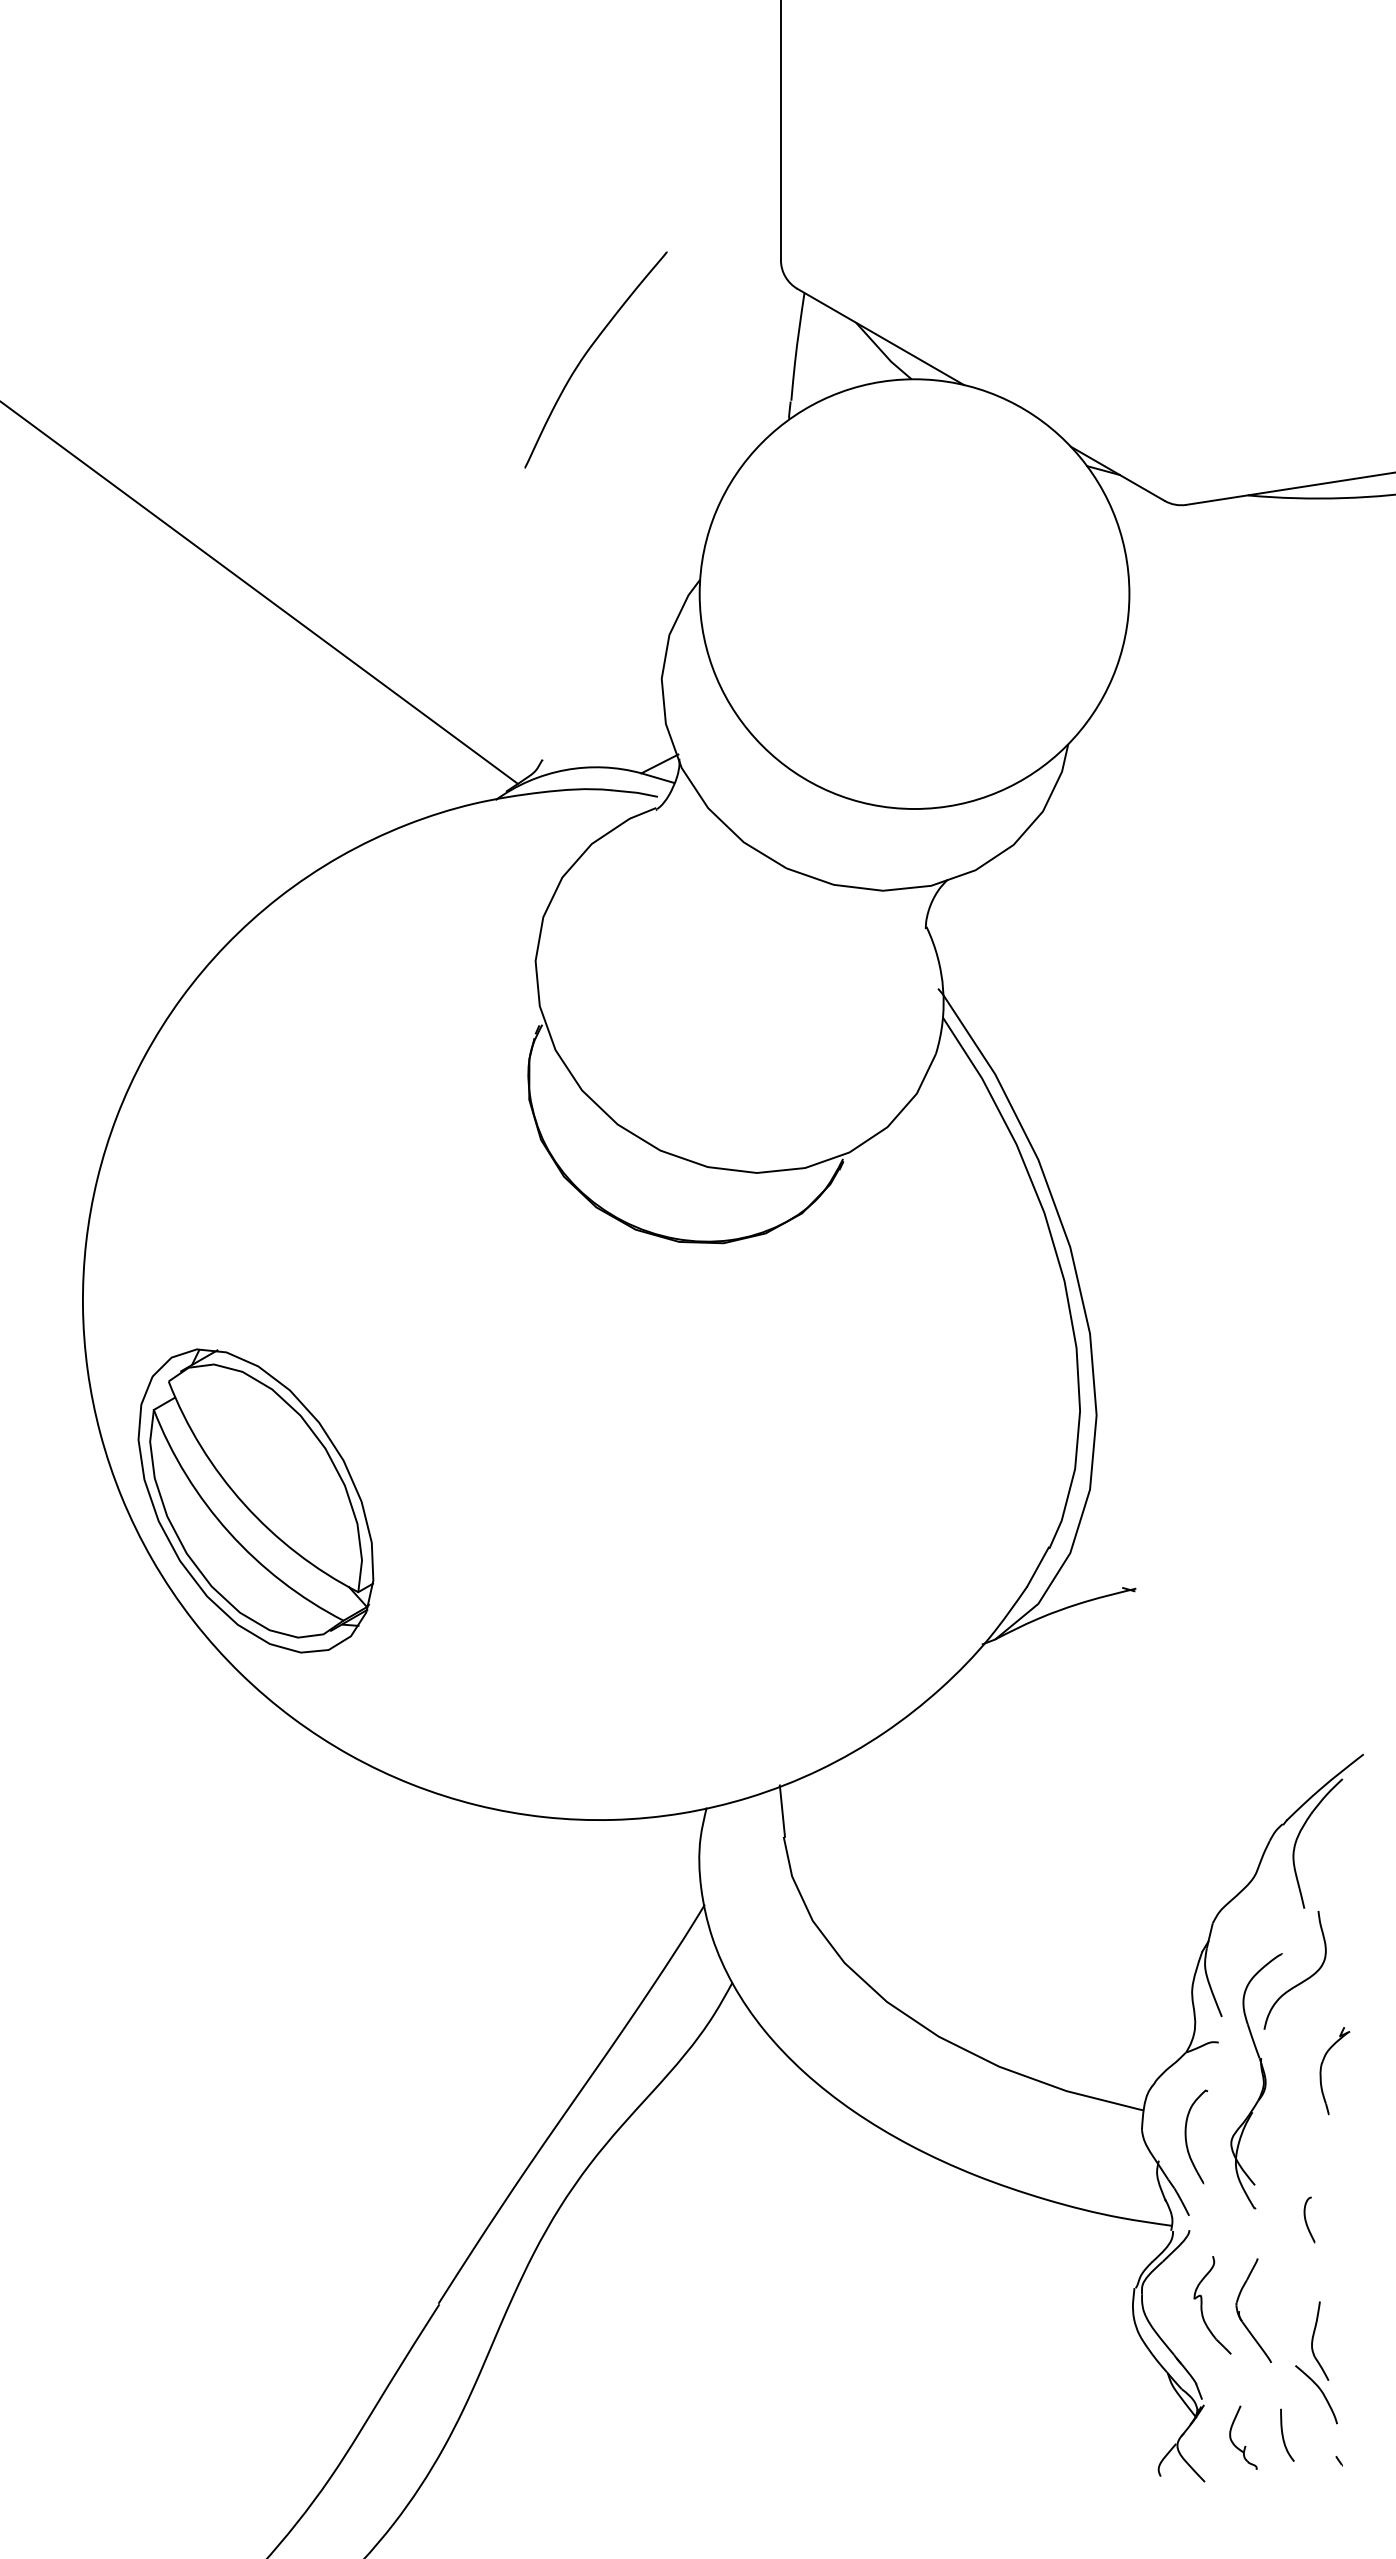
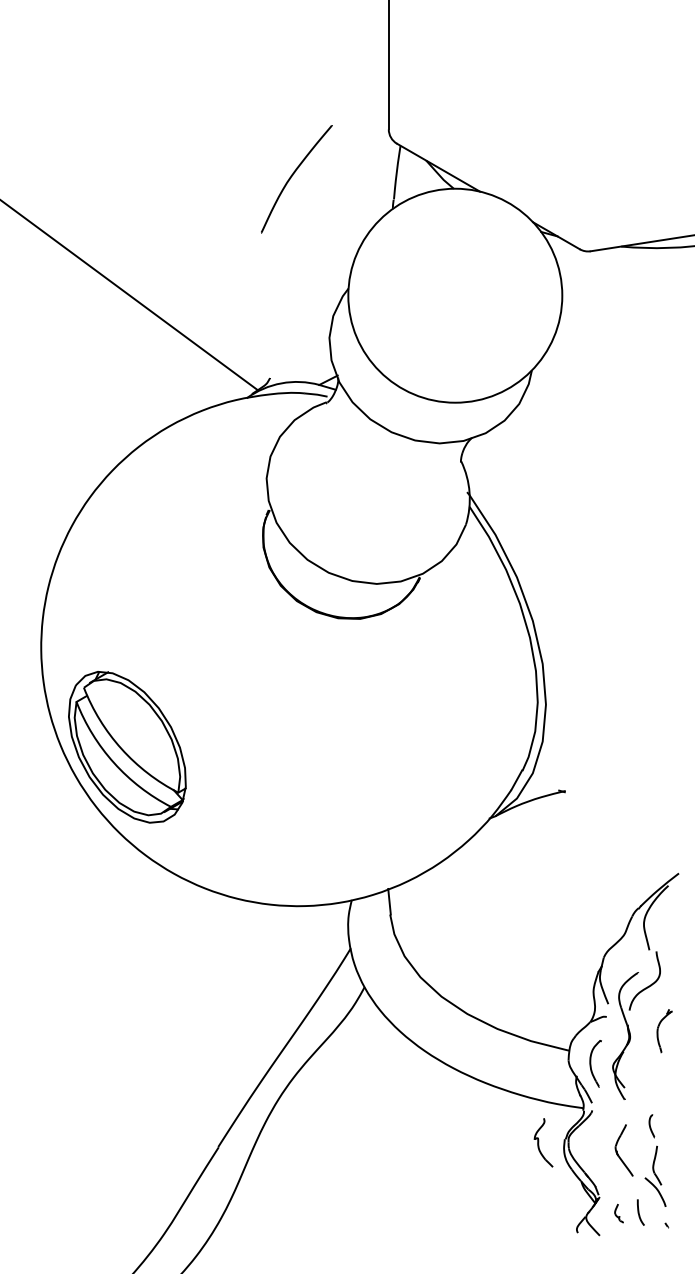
curve: (1306, 2220) -> (650, 1126), moved
part: (1212, 2304) -> (543, 1142), moved
part: (1242, 2437) -> (618, 1213), size x0.6

